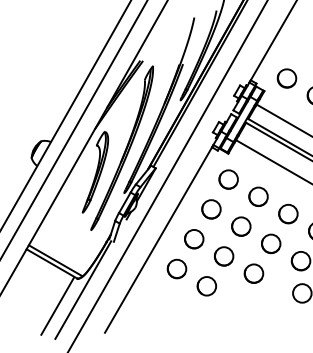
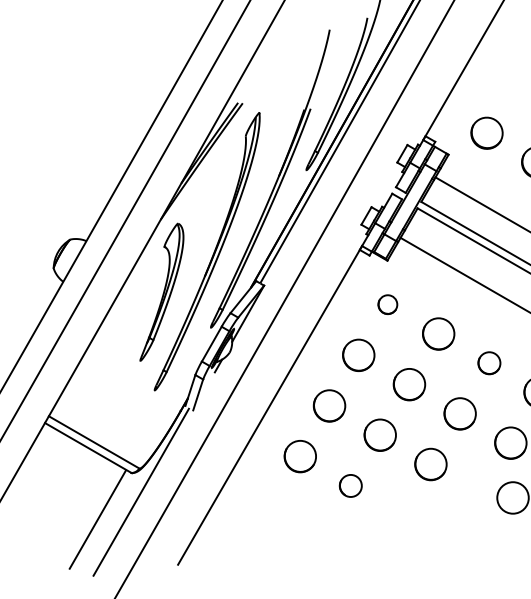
circle: (228, 179) -> (387, 304), size x0.6
part: (288, 213) -> (489, 362), size x0.7
circle: (206, 286) -> (350, 486), size x0.7

